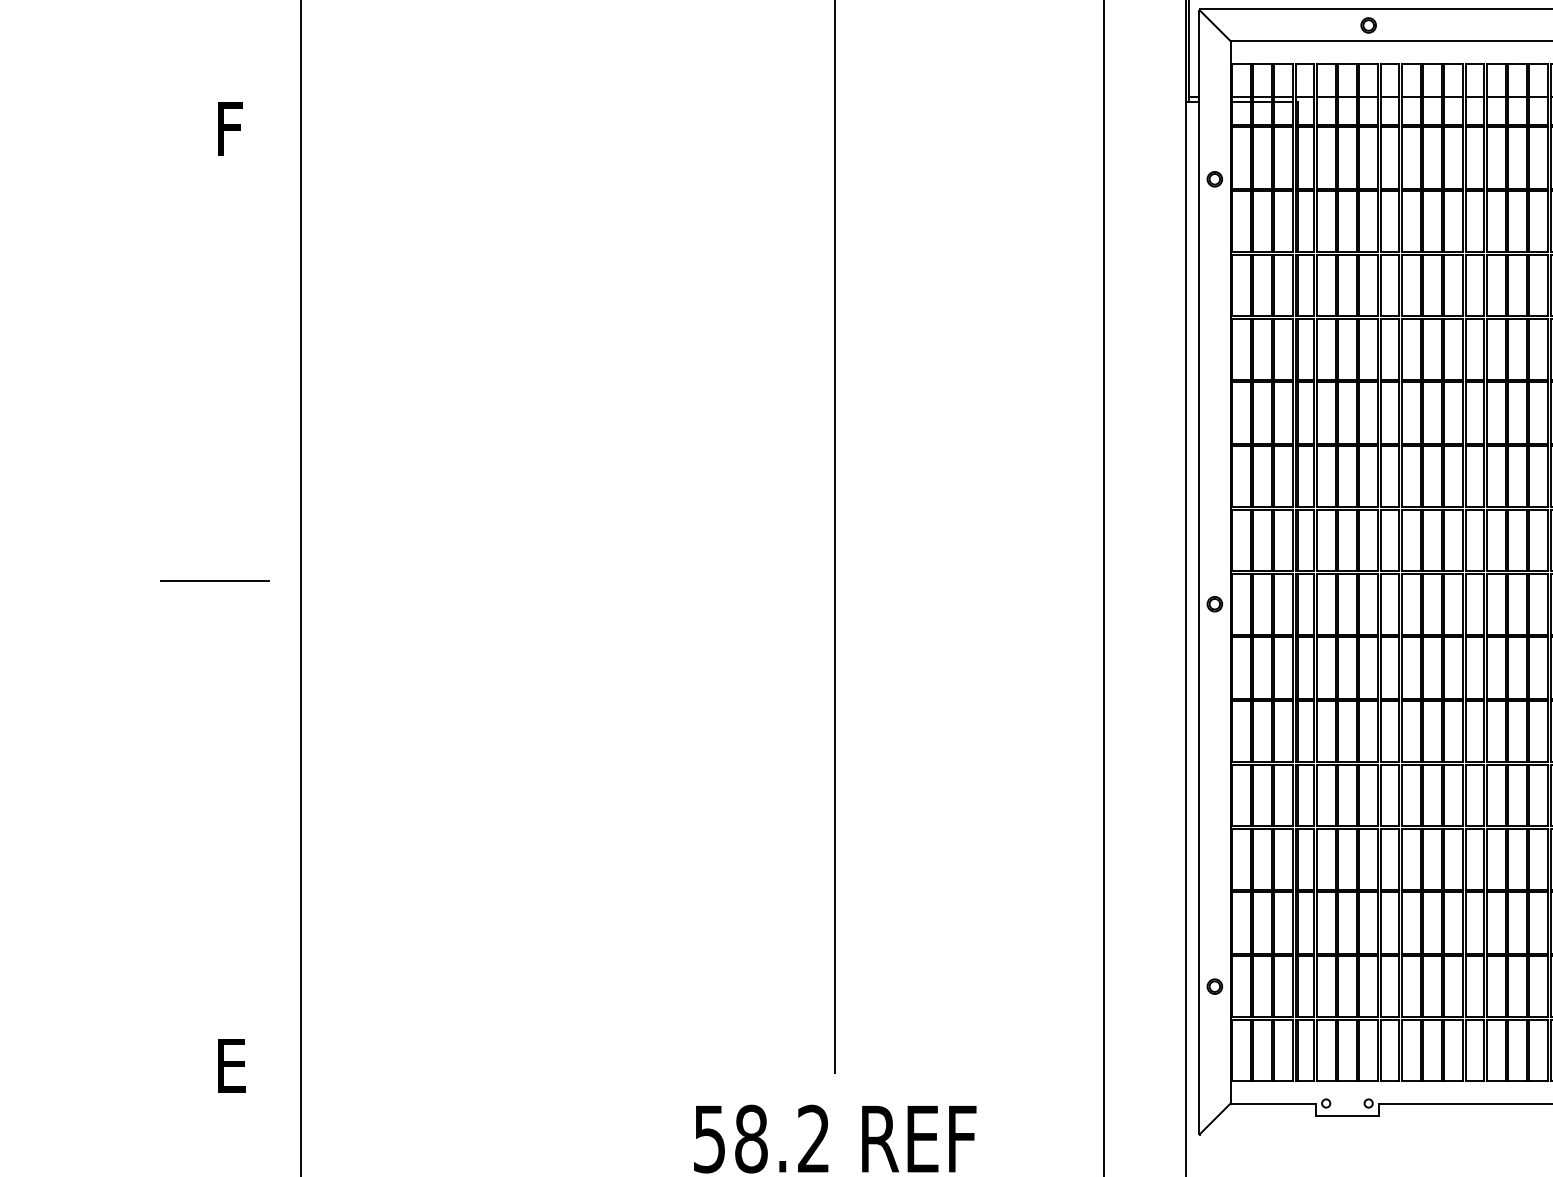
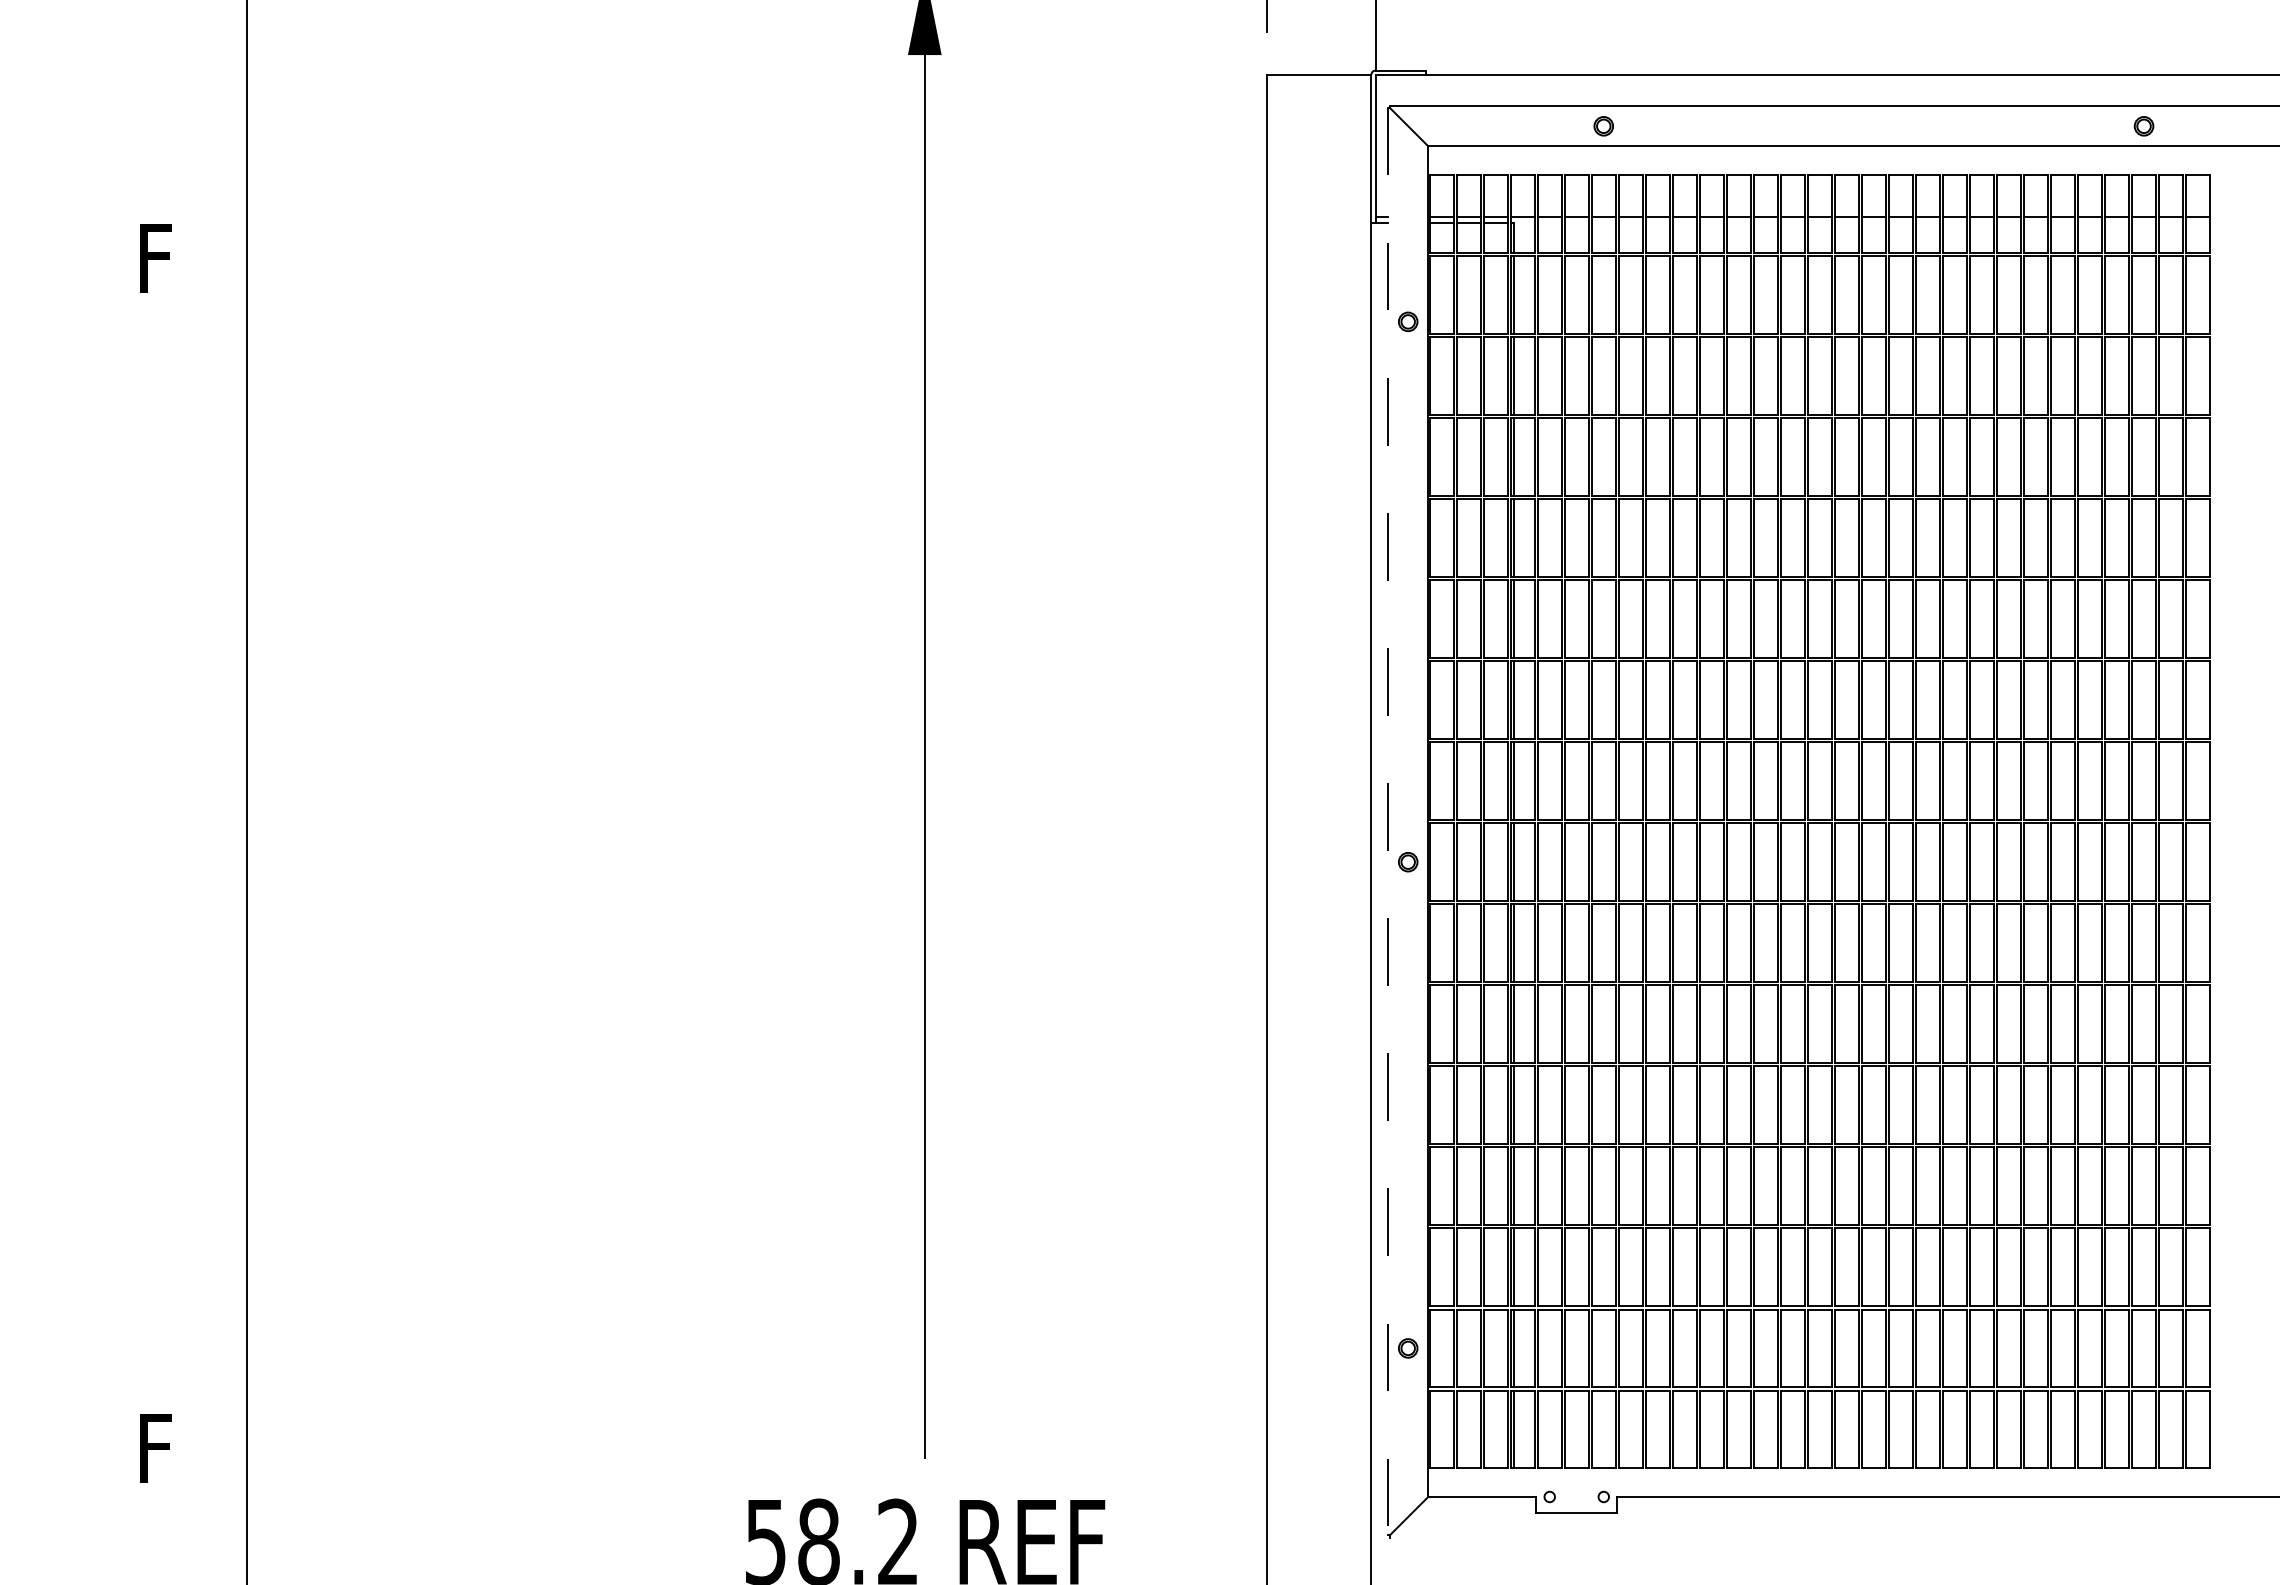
line: (1198, 572) -> (1387, 821), solid -> dashed
line: (214, 580) -> (136, 832), removed
text: (234, 1065) -> (161, 1448), E -> F

